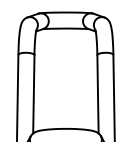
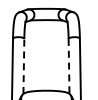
line: (33, 94) -> (23, 66), solid -> dashed
line: (98, 94) -> (69, 66), solid -> dashed

